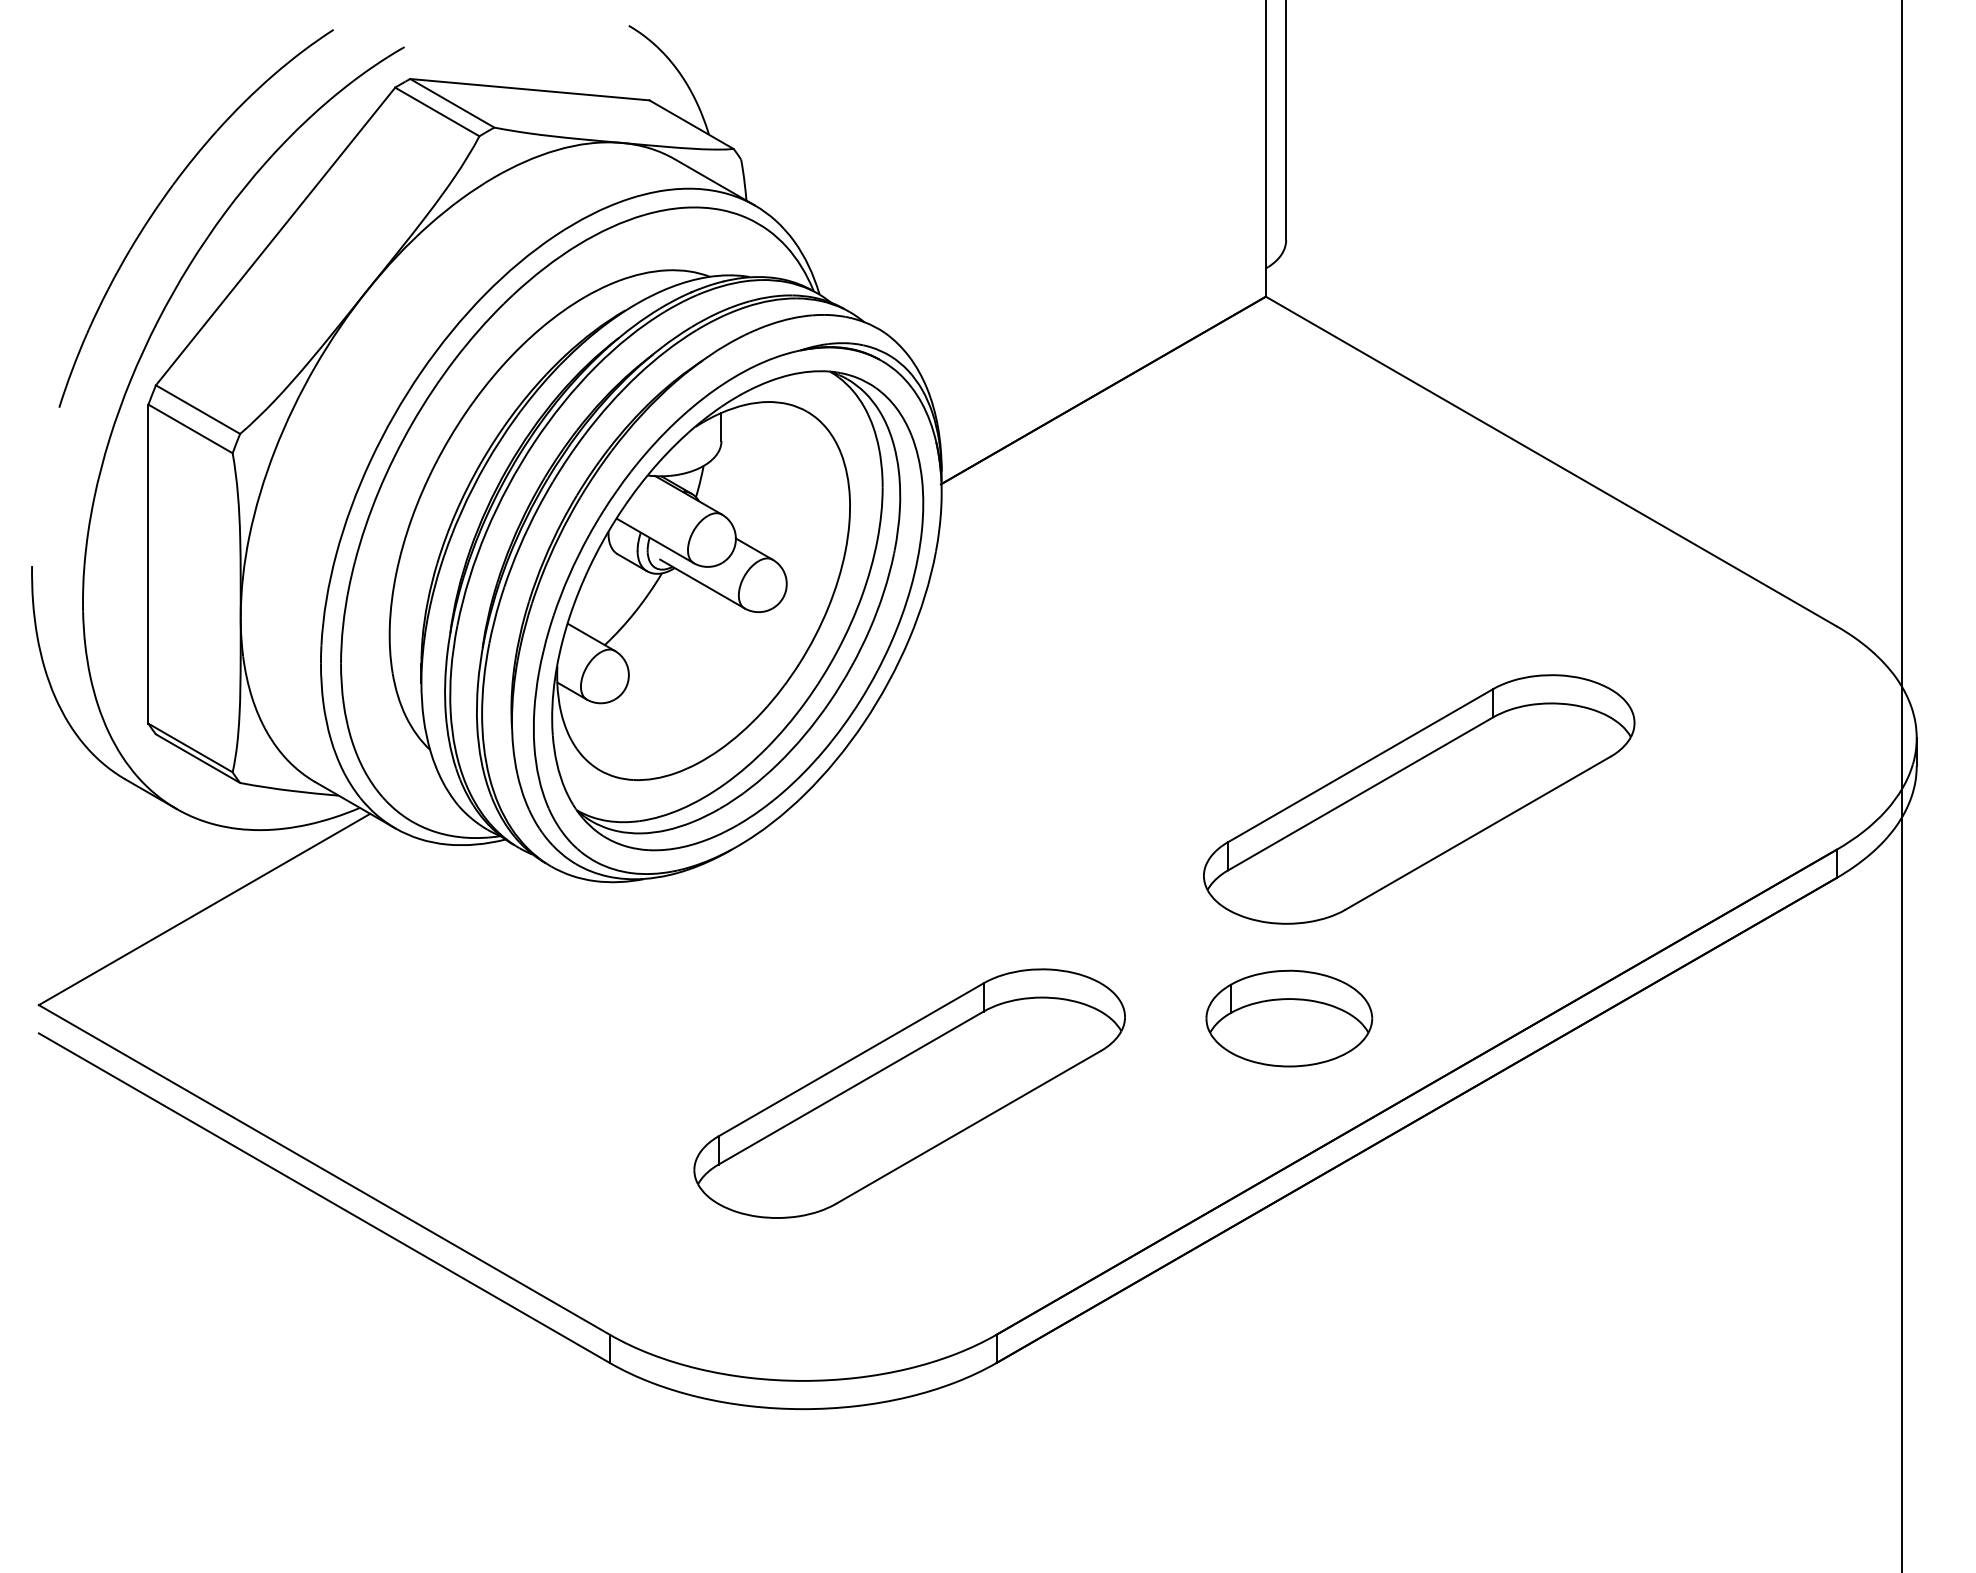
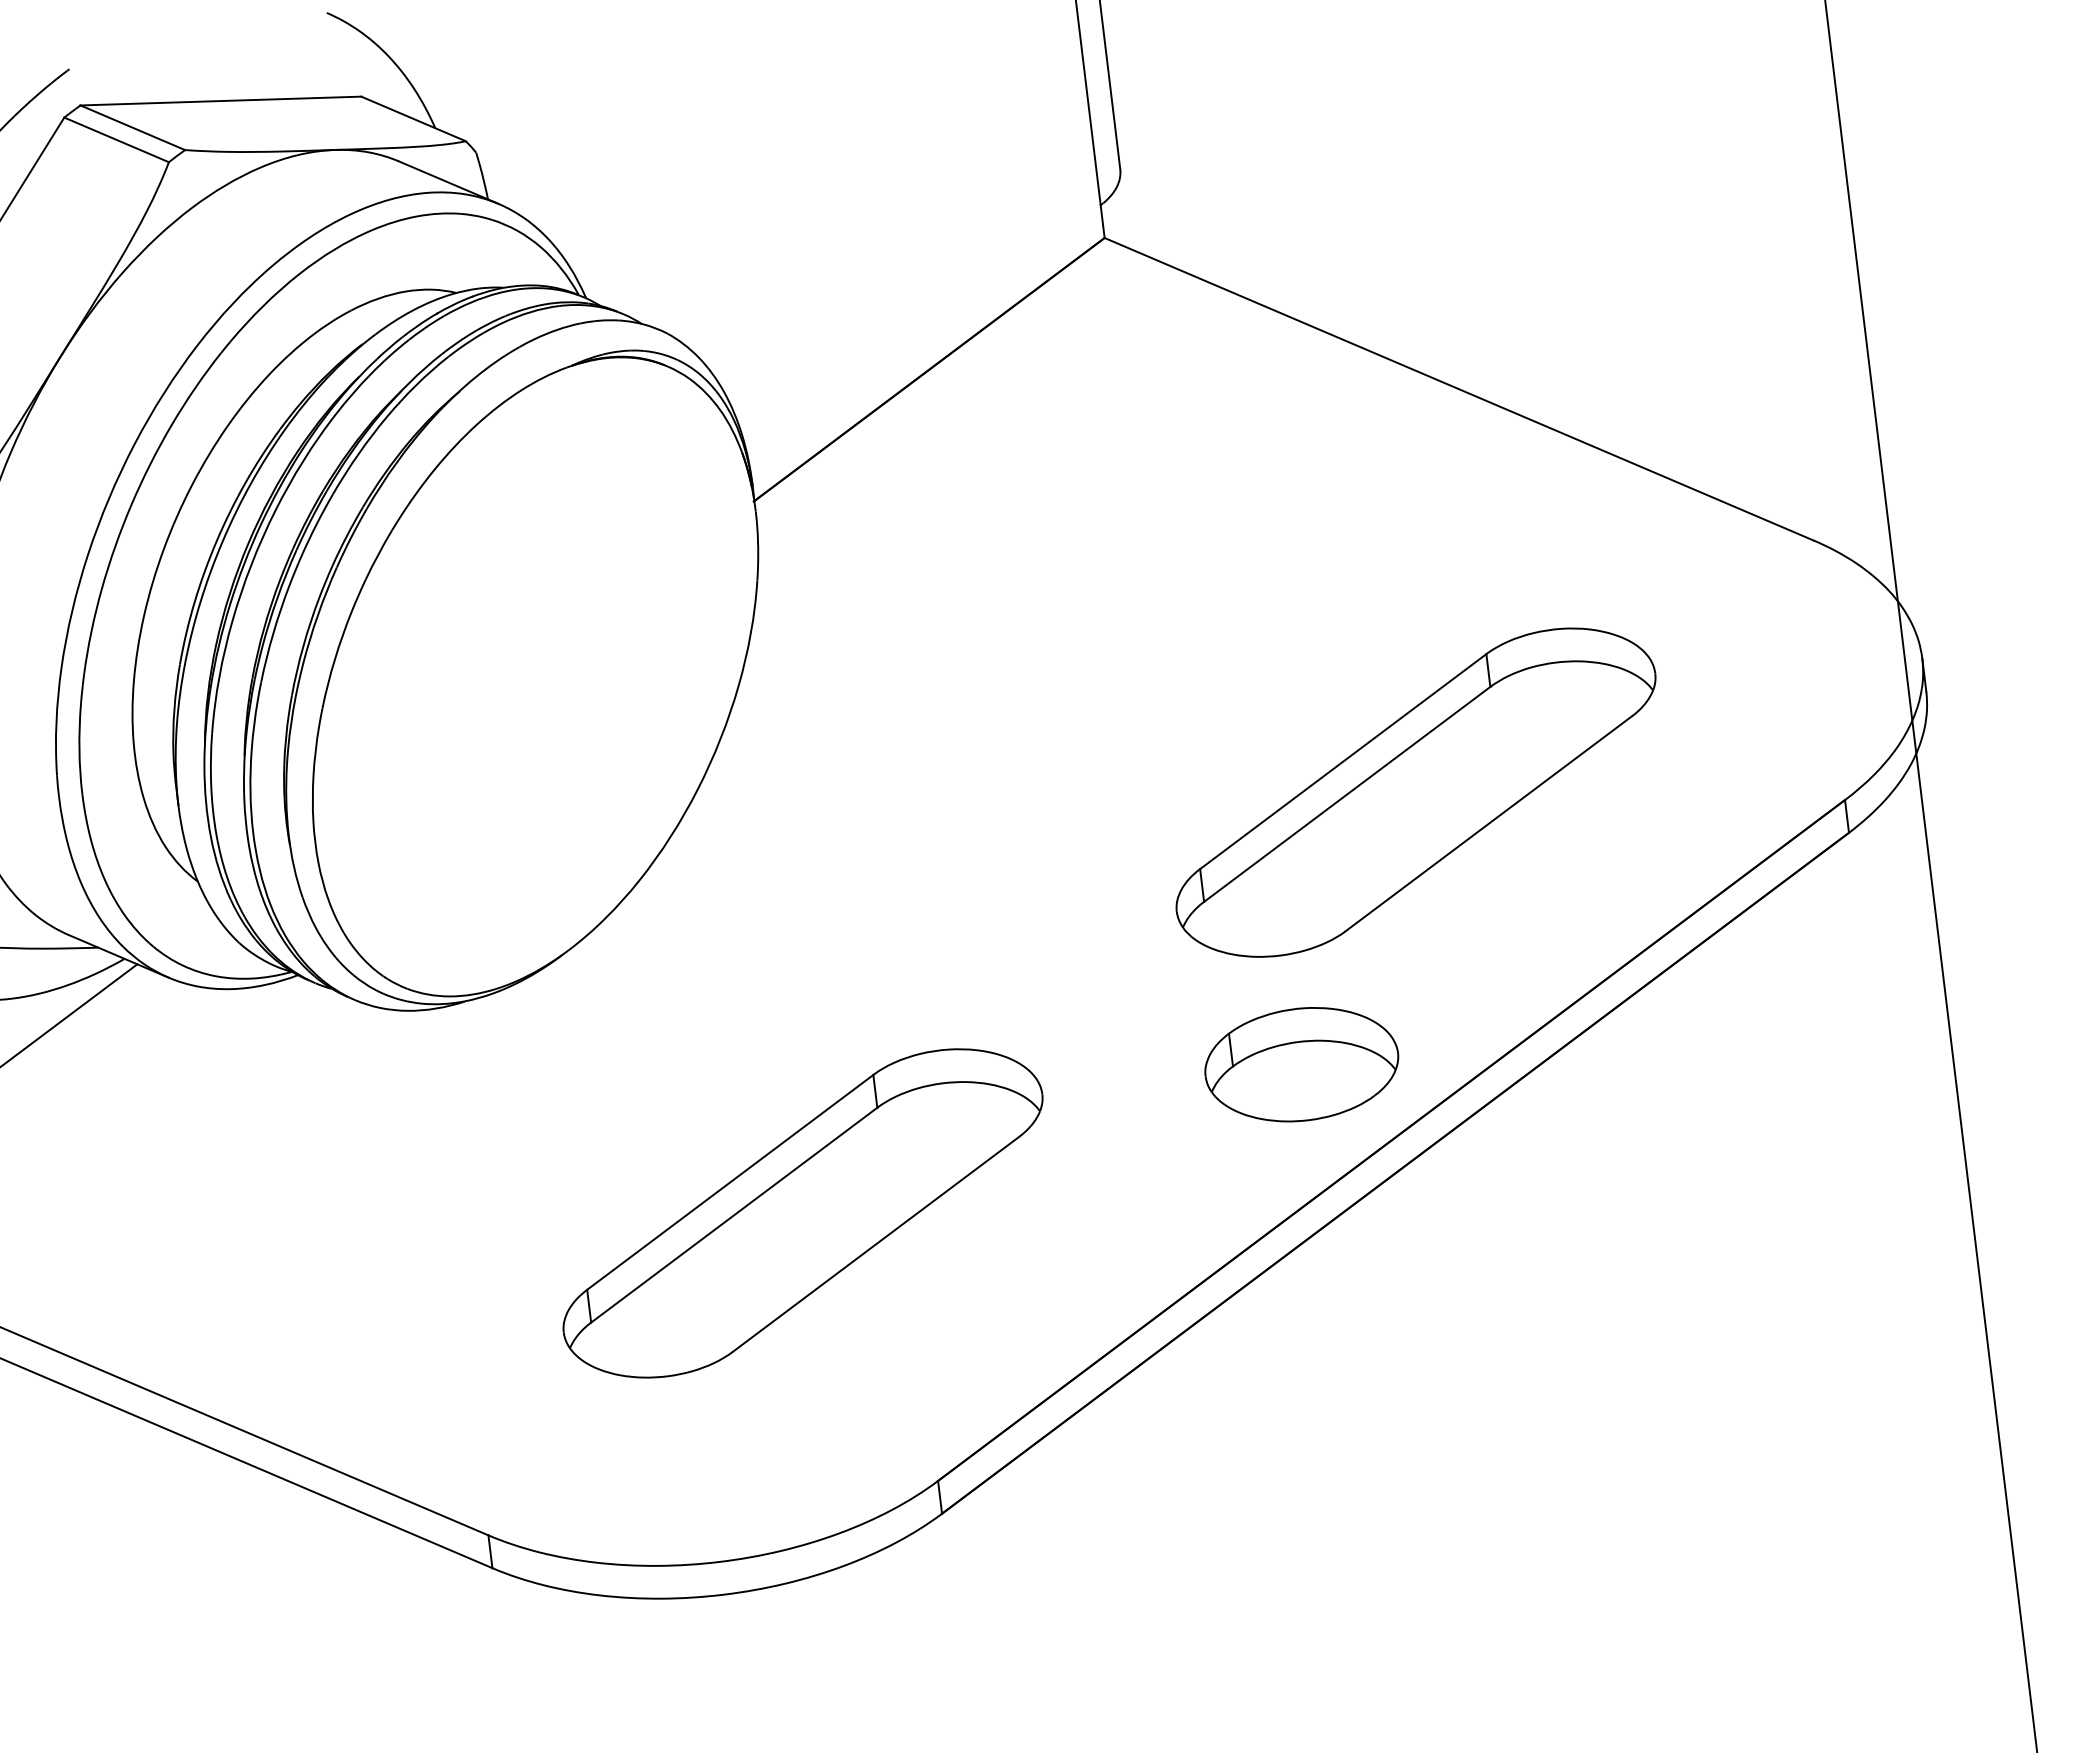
part: (737, 610) -> (535, 676), removed
part: (1419, 799) -> (1416, 792), moved
part: (1289, 1018) -> (1301, 1064), moved

